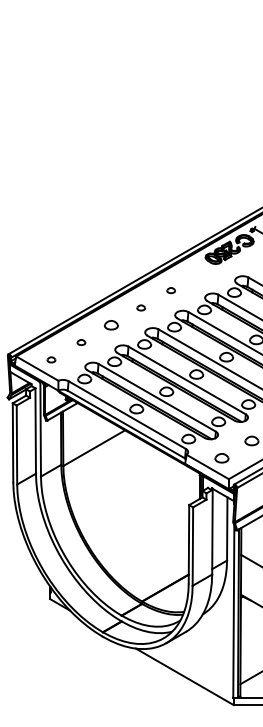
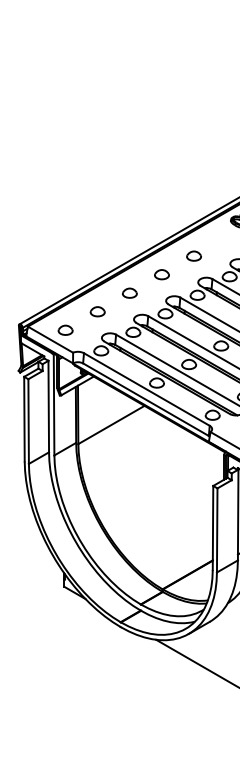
part: (170, 290) -> (193, 255), size x1.67
part: (140, 307) -> (161, 274), size x1.67
part: (81, 342) -> (97, 311), size x1.67
part: (51, 359) -> (65, 329), size x1.67

